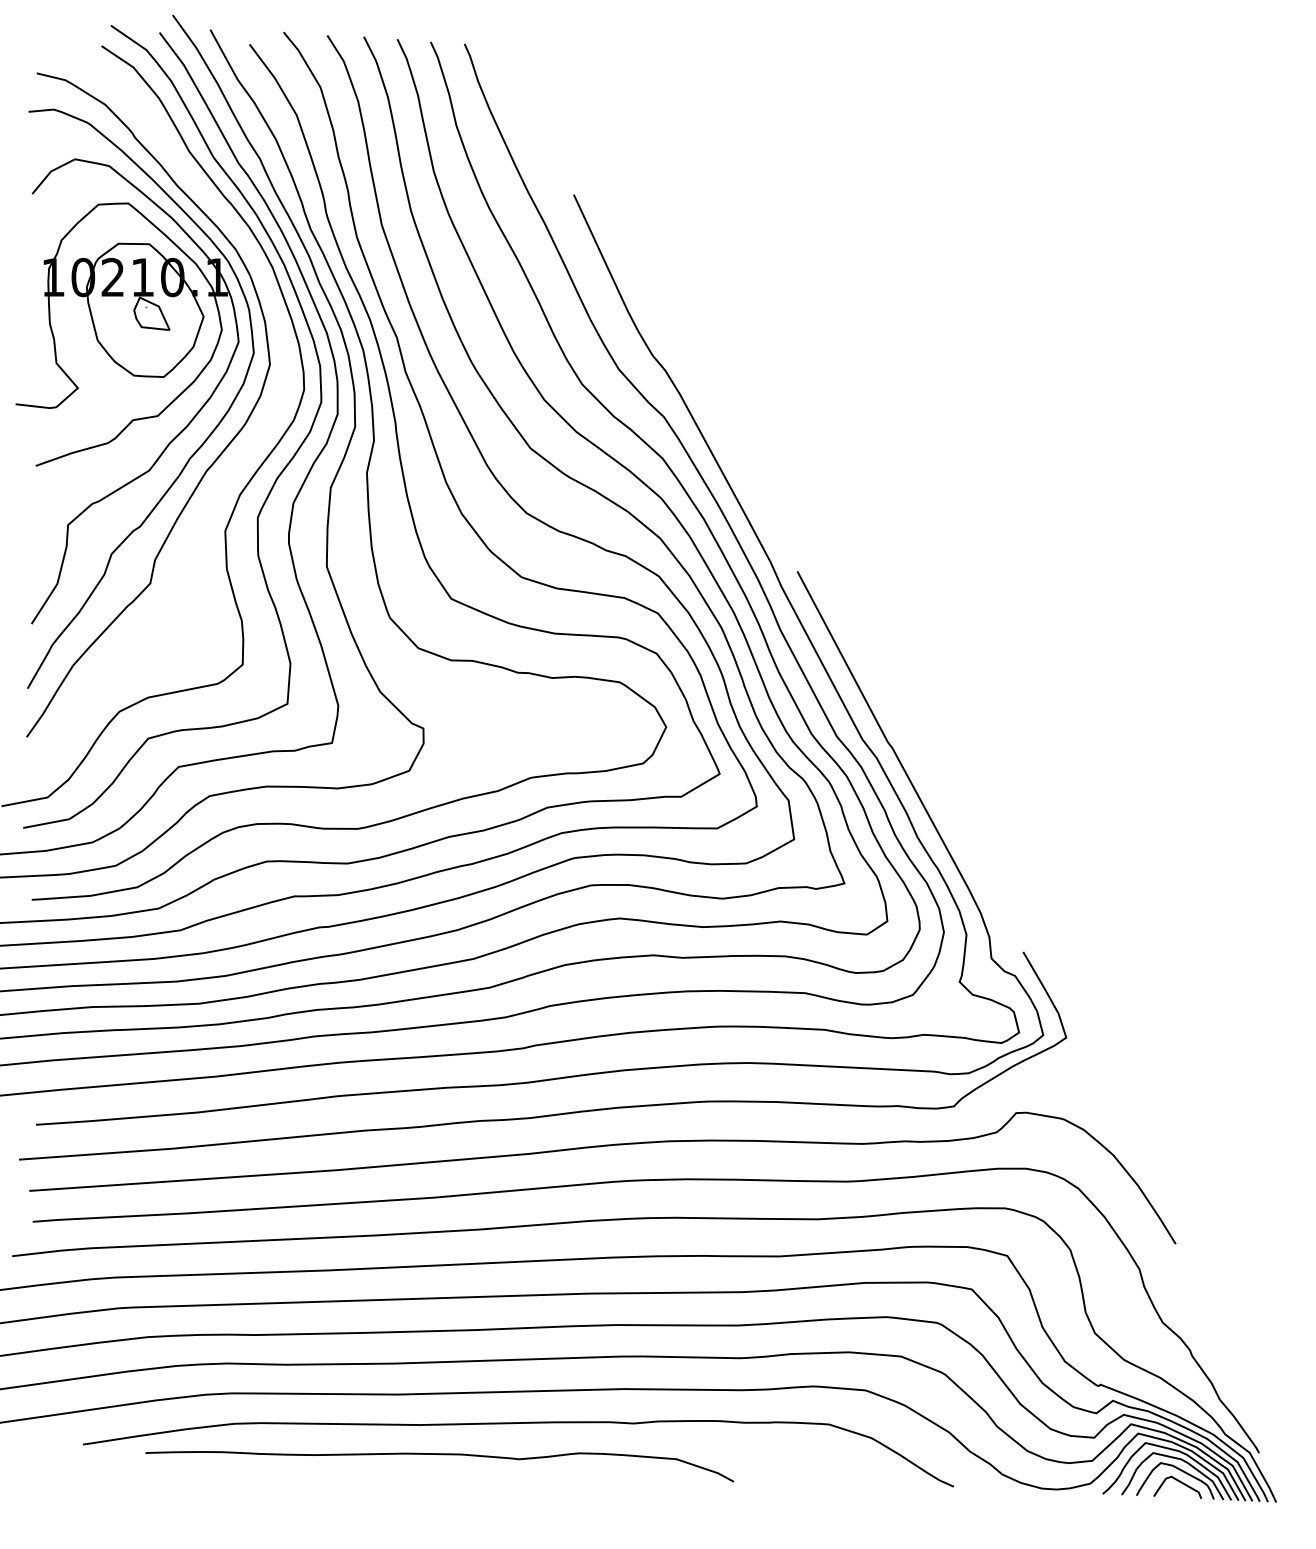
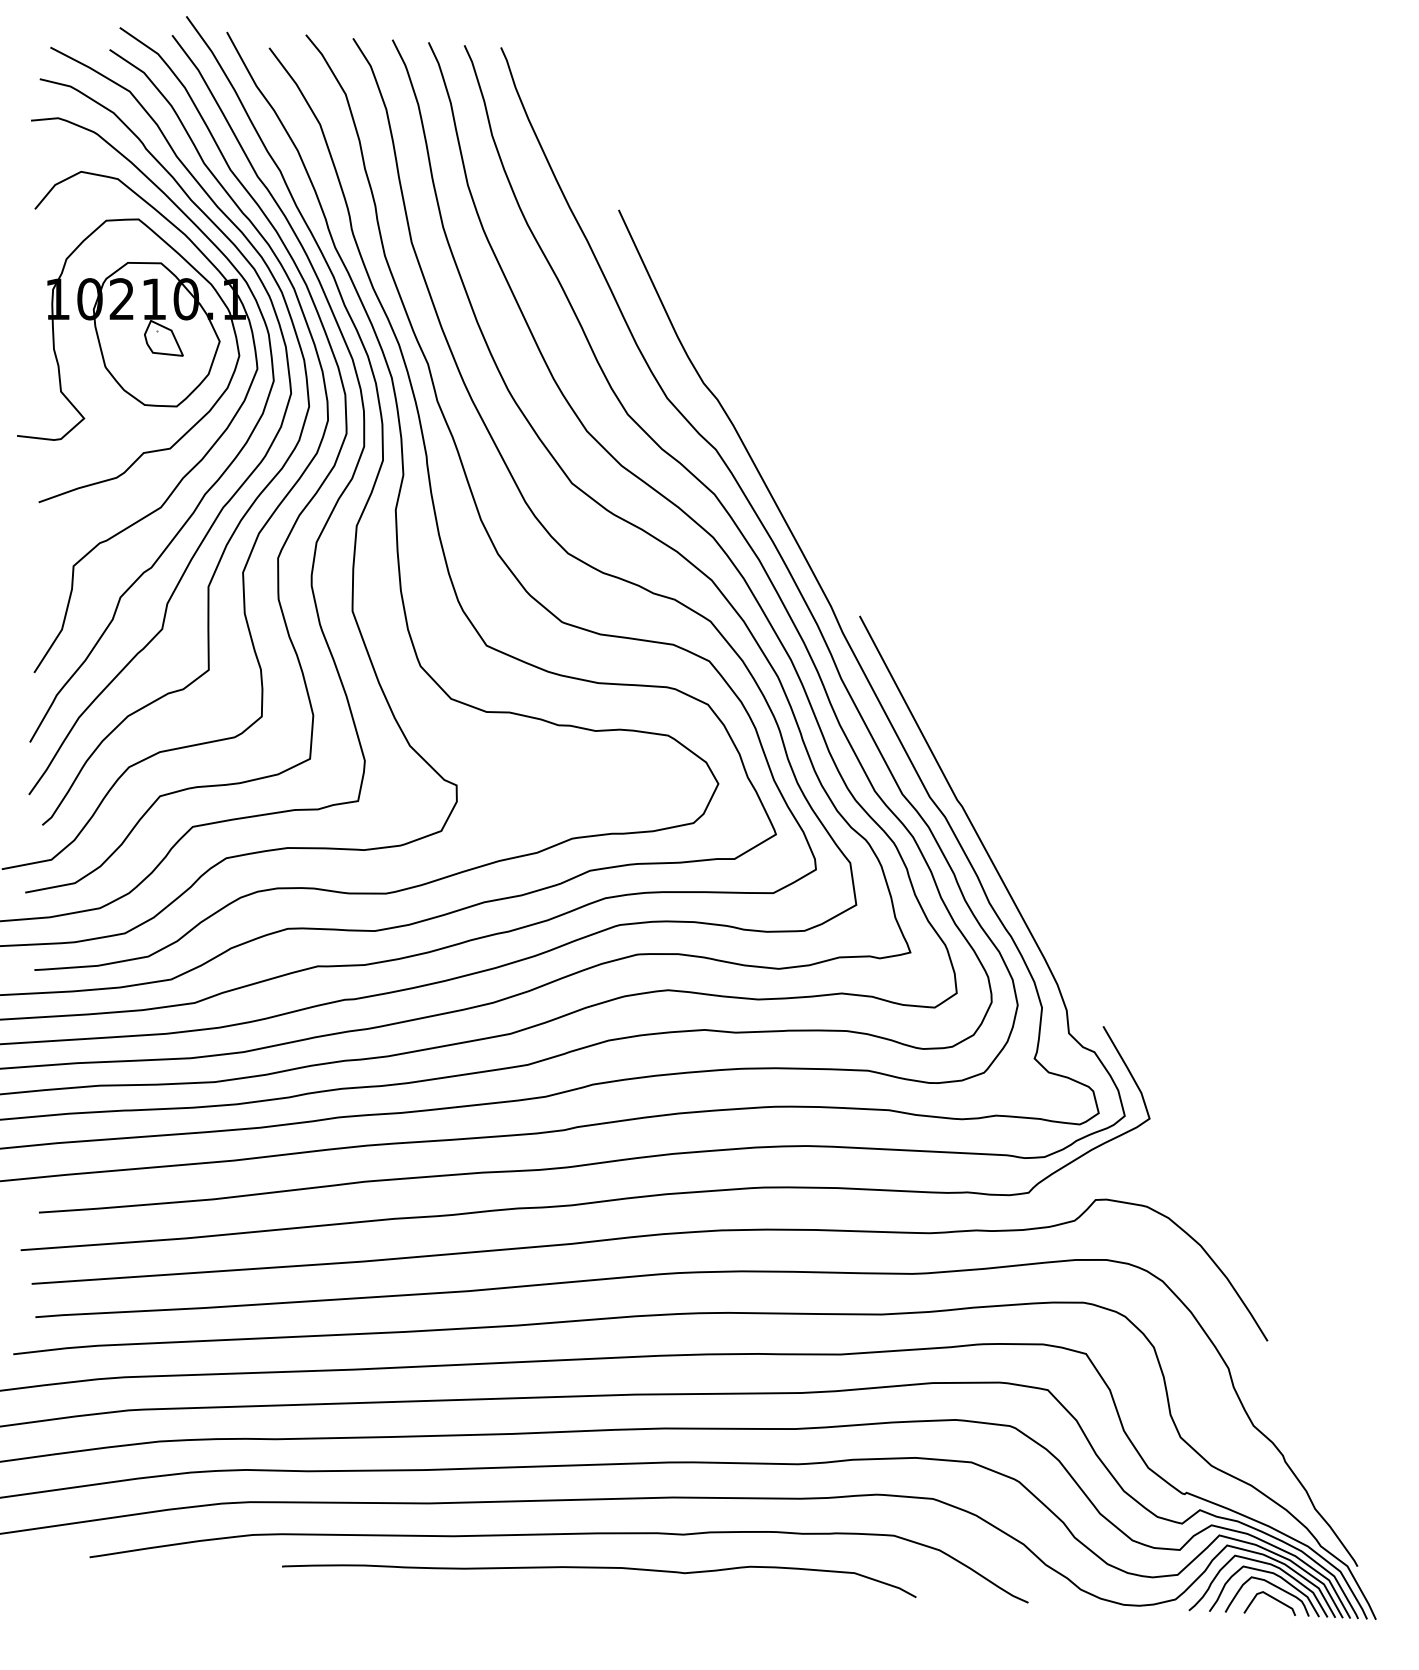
curve: (236, 462) -> (255, 498), added
curve: (441, 1455) -> (601, 1569), moved

